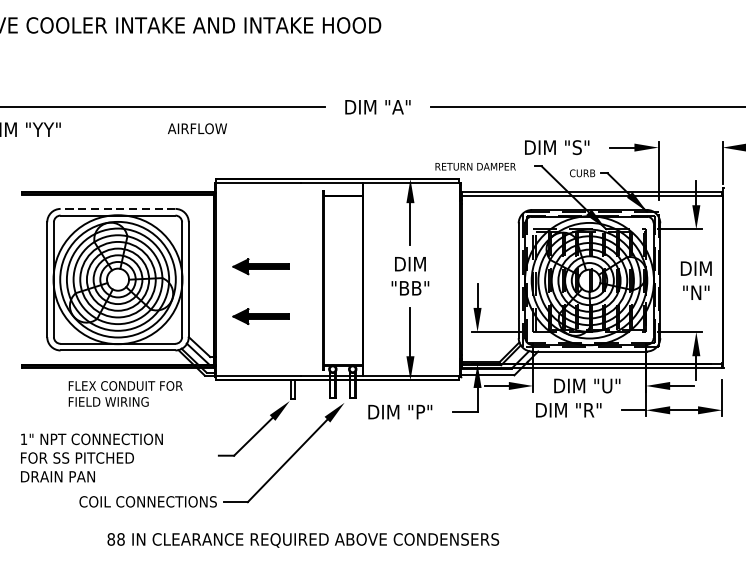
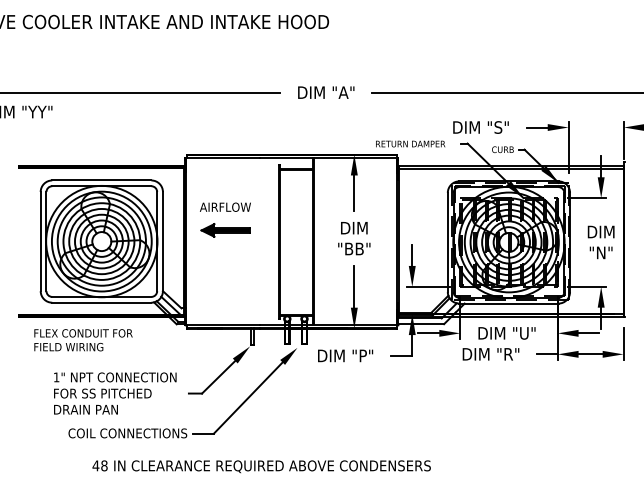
text: (197, 127) -> (225, 206), moved
line: (117, 208) -> (101, 180), dashed -> solid
part: (261, 316) -> (225, 273), removed
text: (125, 394) -> (83, 340), moved
text: (92, 457) -> (115, 393), moved
text: (110, 539) -> (95, 465), 88 -> 48

